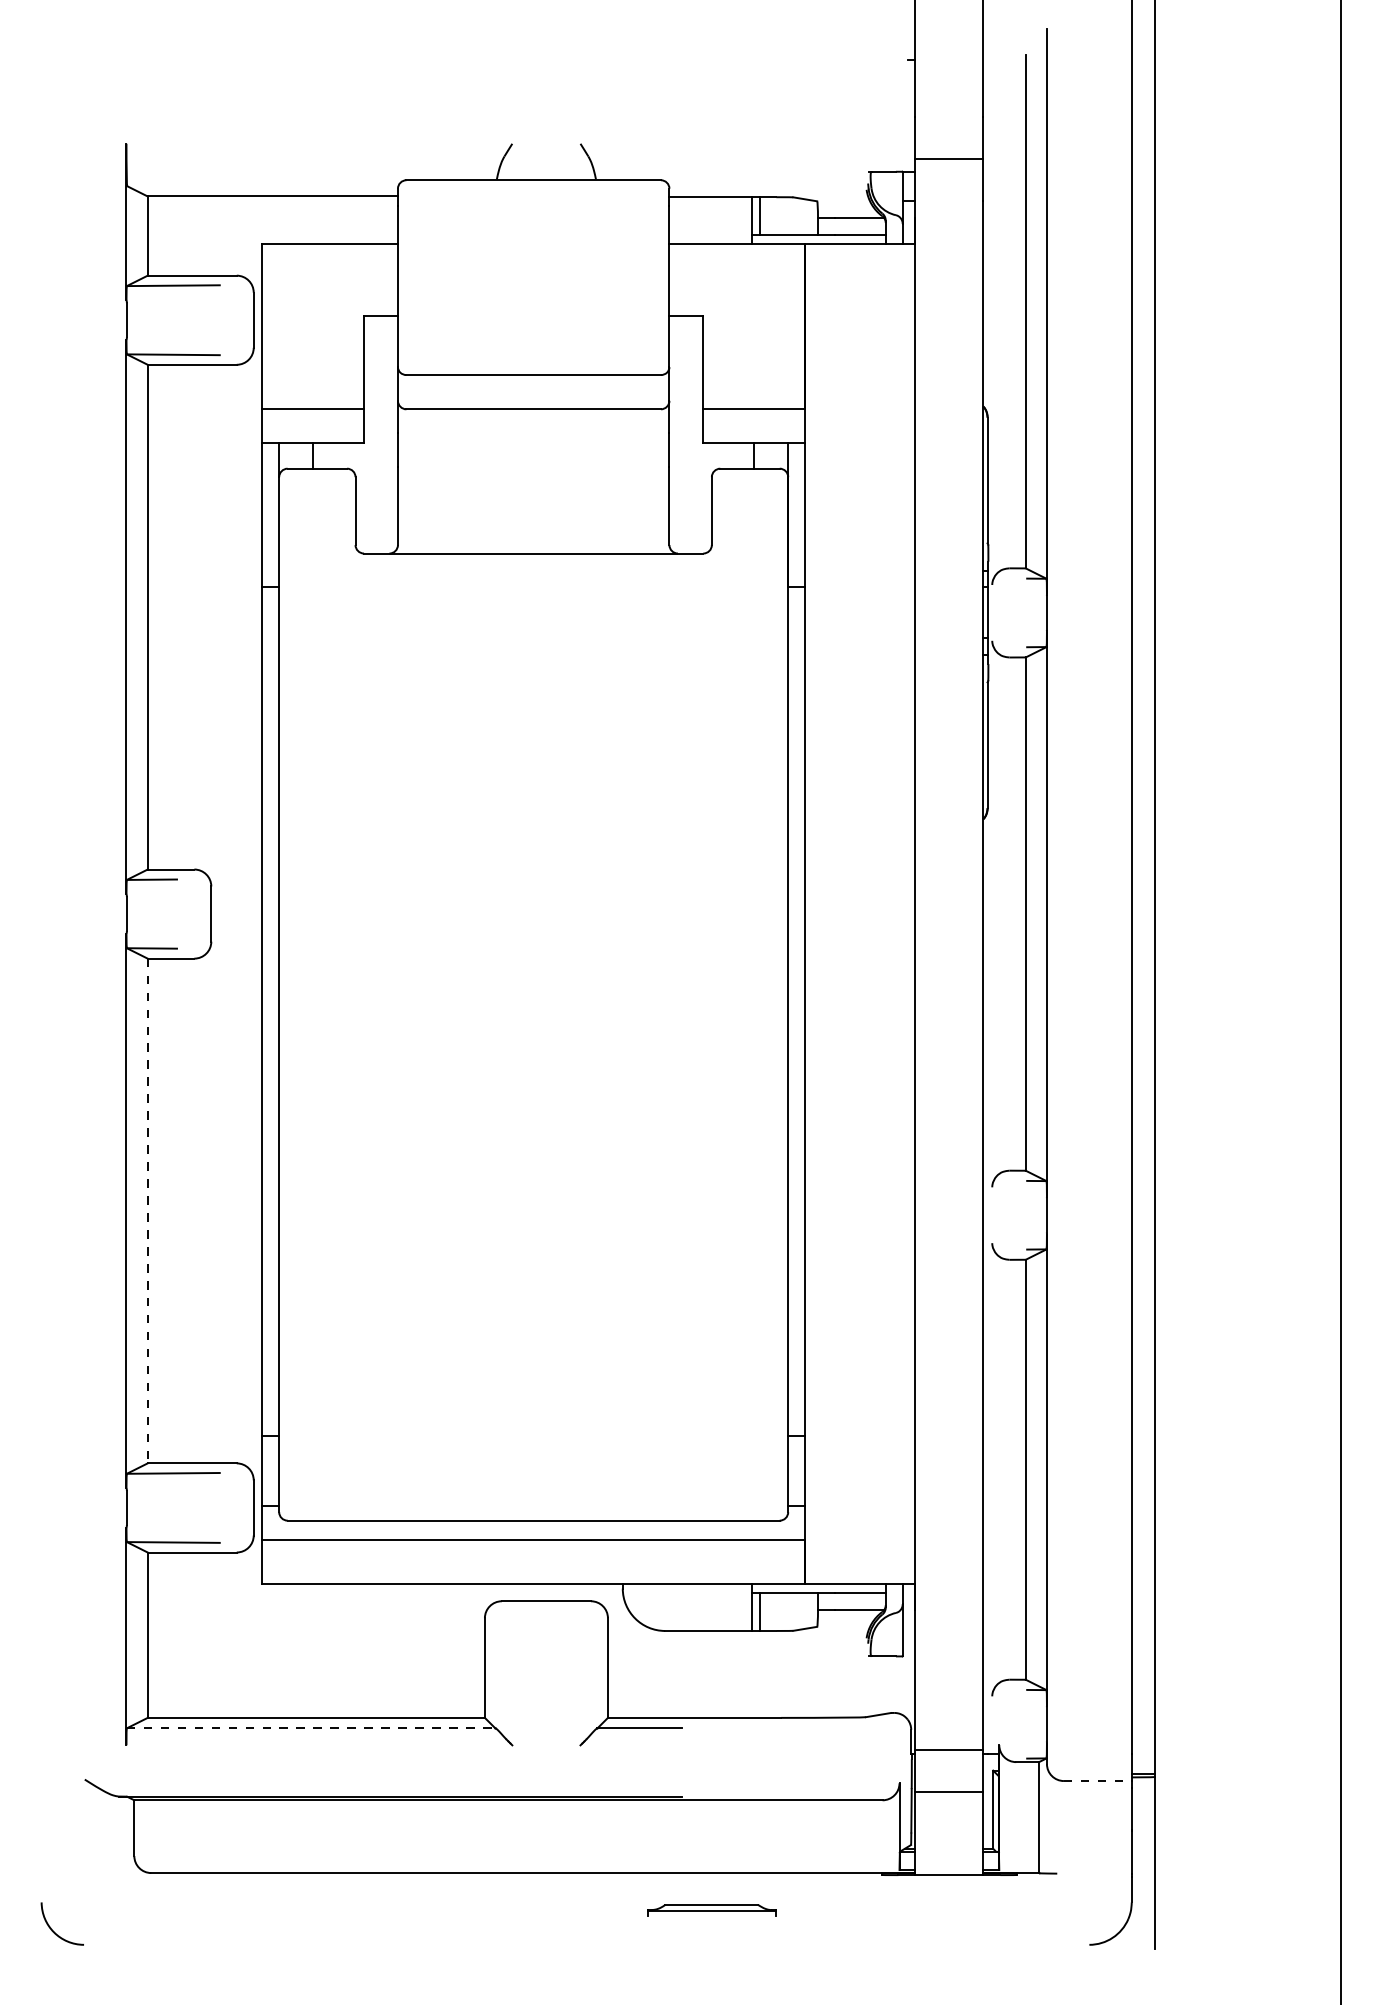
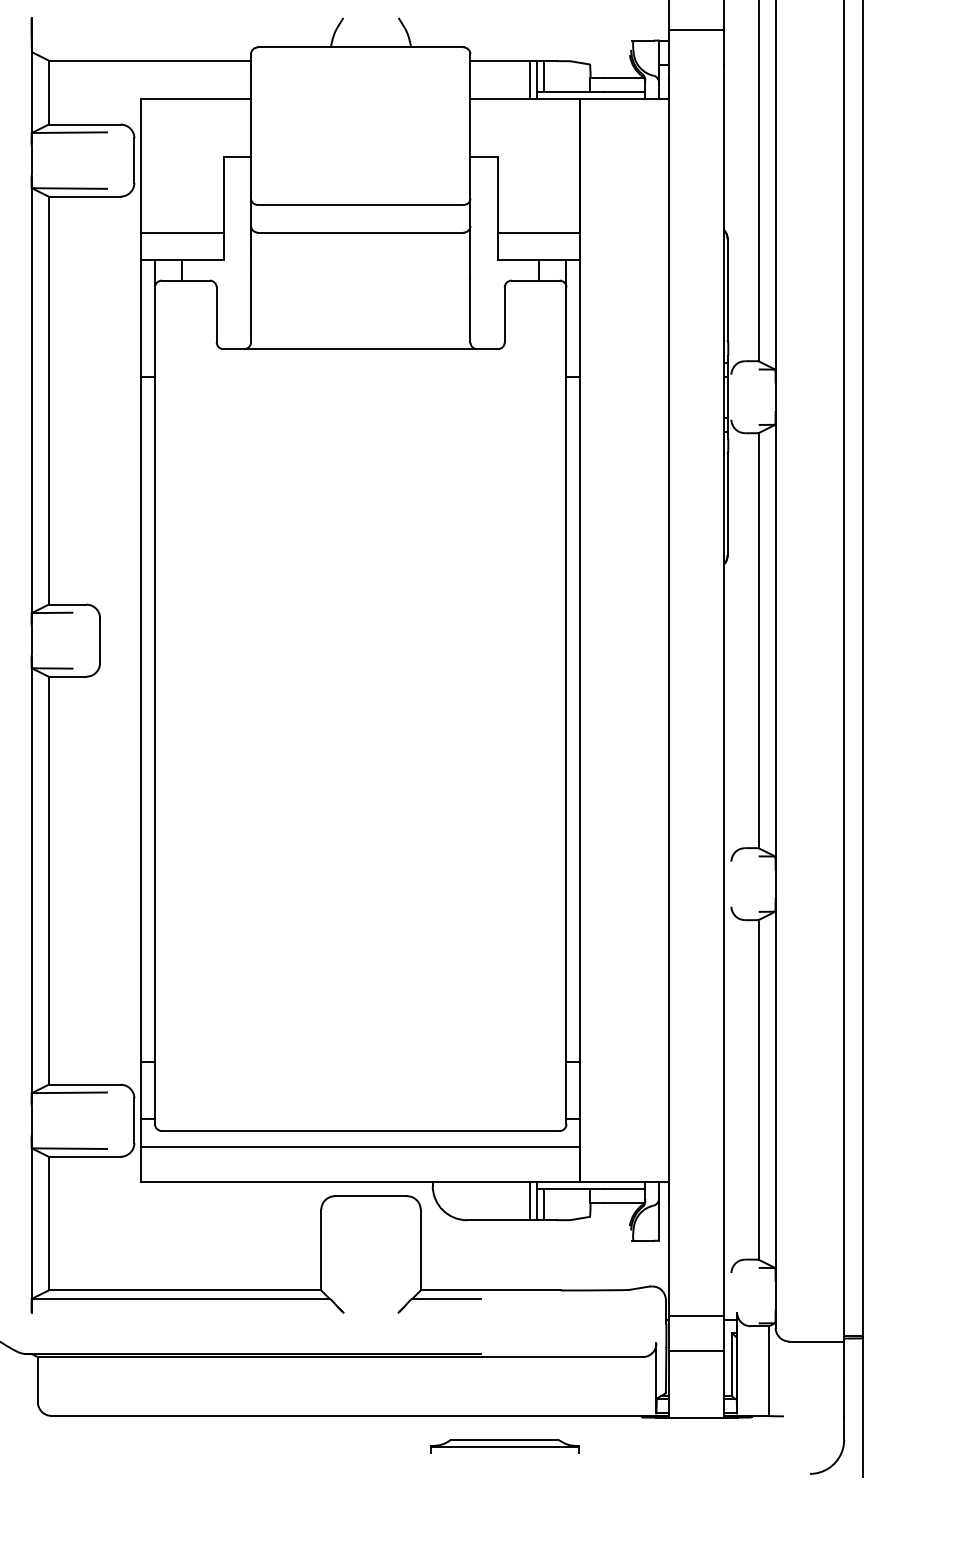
line: (743, 220) -> (530, 79), added
line: (147, 1211) -> (48, 881), dashed -> solid
line: (743, 1607) -> (530, 1201), added
line: (311, 1728) -> (181, 1299), dashed -> solid
line: (1097, 1781) -> (816, 1341), dashed -> solid
part: (711, 1910) -> (504, 1446), size x1.43

